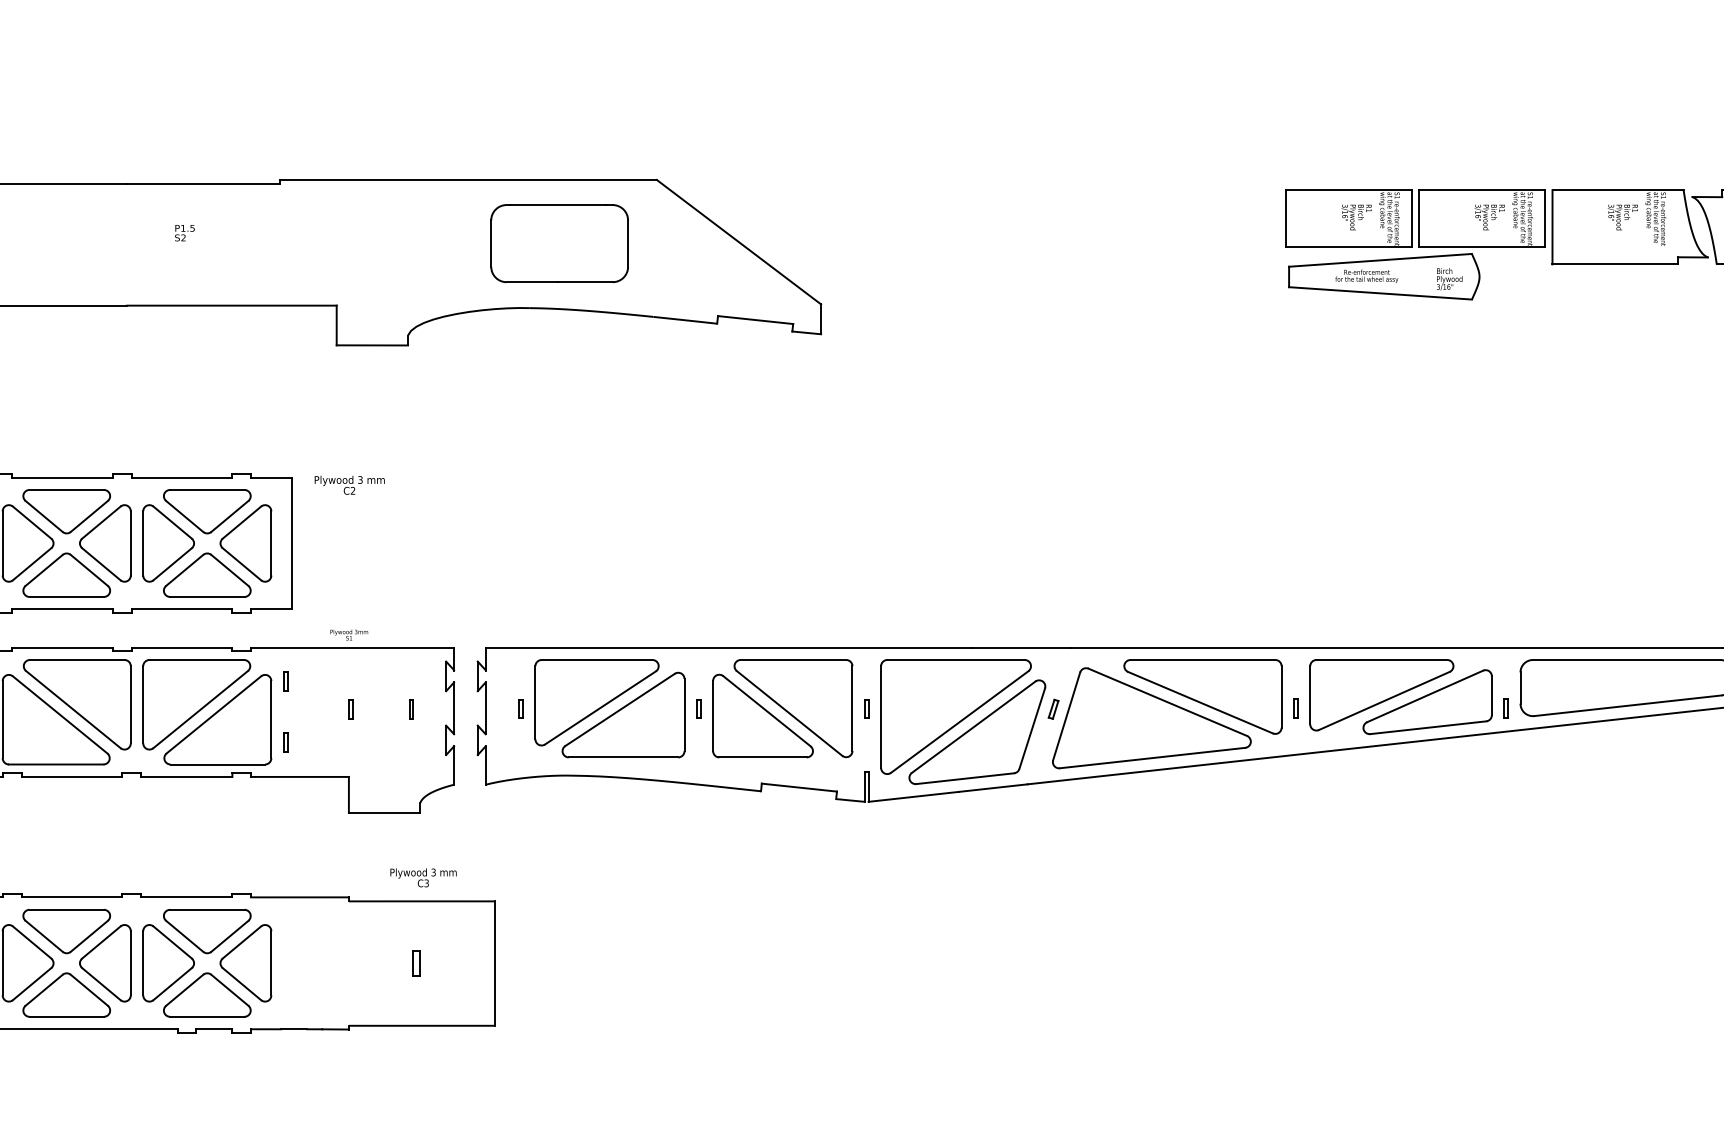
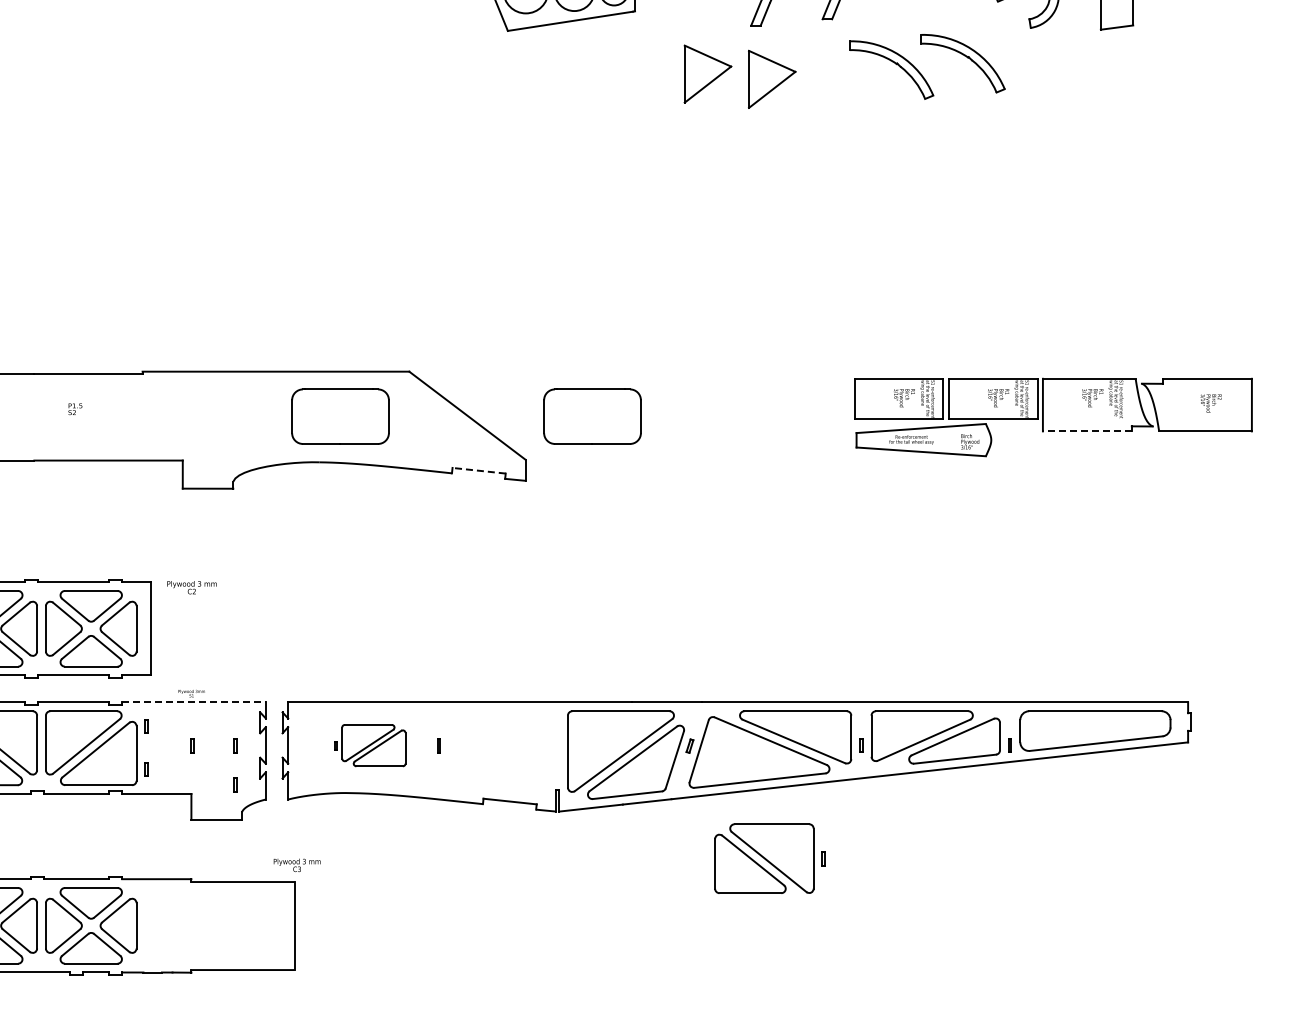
part: (915, 243) -> (592, 416), added
line: (1614, 264) -> (1086, 431), solid -> dashed
line: (756, 319) -> (479, 470), solid -> dashed
line: (353, 647) -> (194, 702), solid -> dashed
part: (602, 708) -> (370, 745), size x0.6
part: (790, 708) -> (769, 858), moved
part: (411, 763) -> (235, 784), added
text: (422, 876) -> (296, 864), moved
part: (416, 962) -> (239, 925), removed

